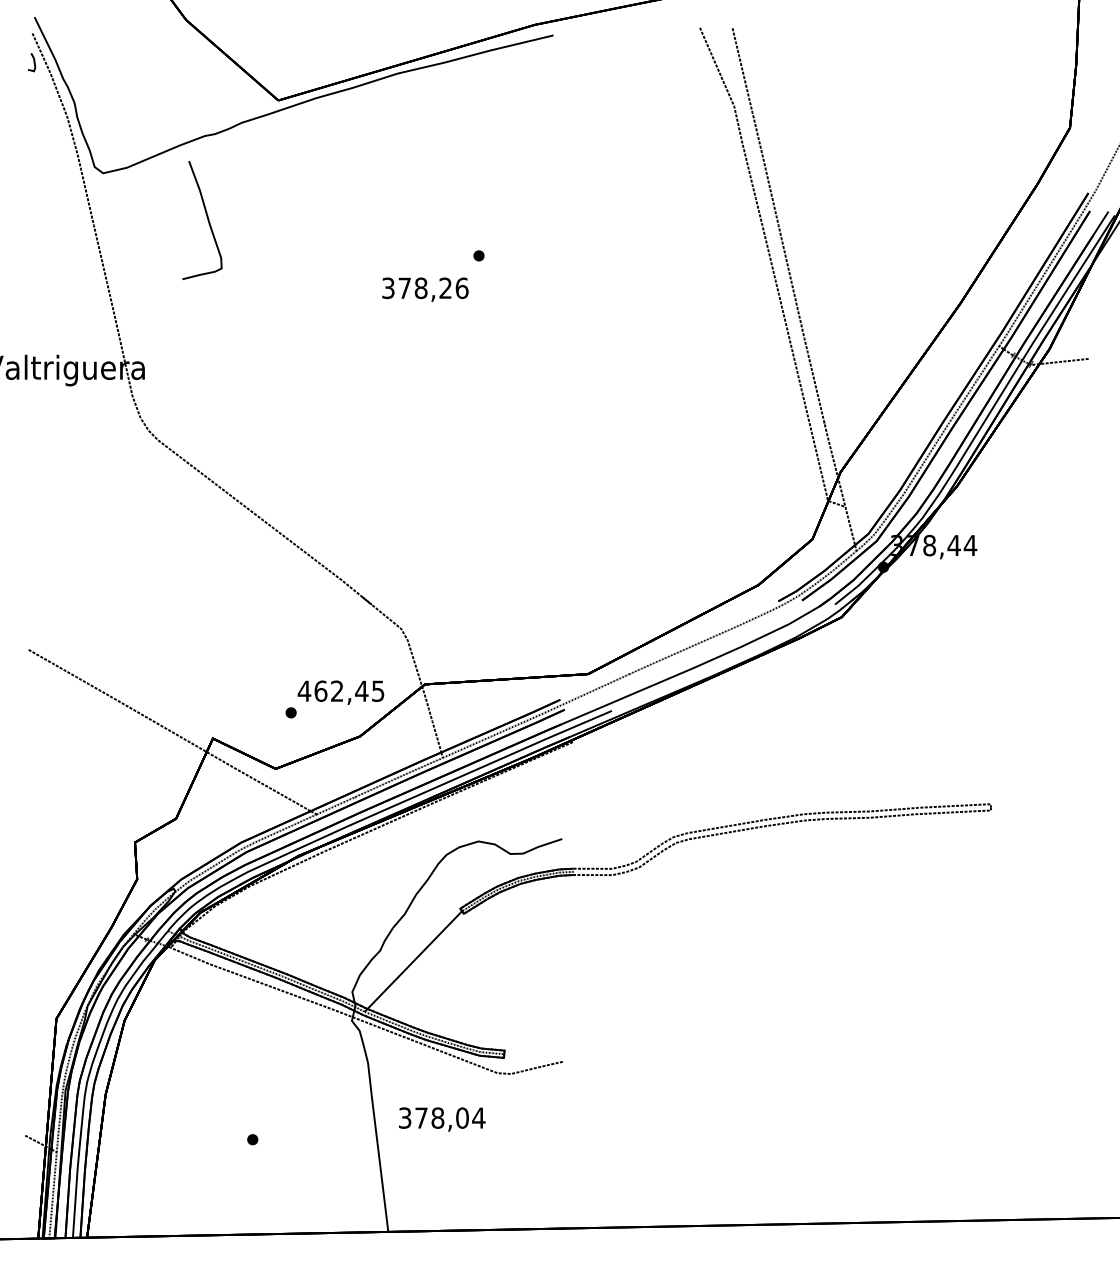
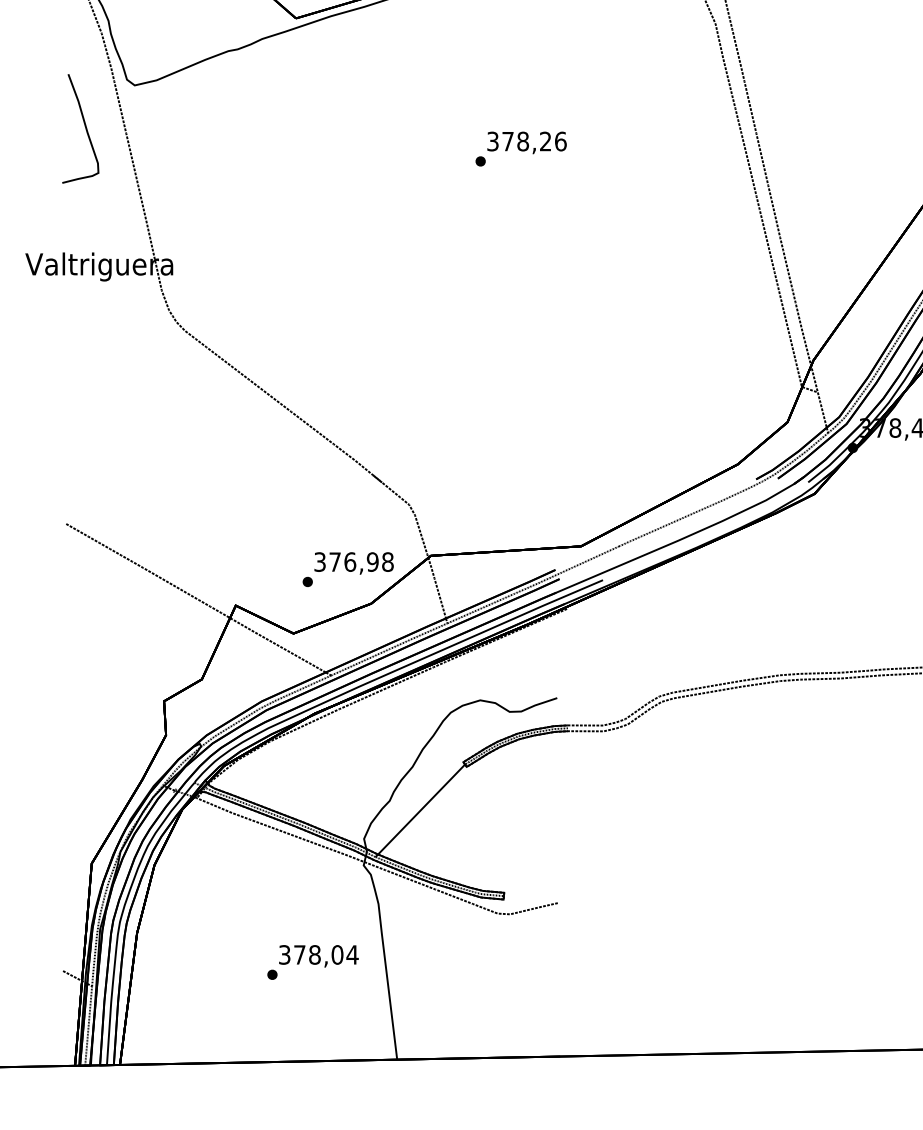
curve: (206, 217) -> (84, 126), moved
text: (425, 289) -> (527, 142), moved
text: (340, 690) -> (353, 561), 462,45 -> 376,98
text: (442, 1119) -> (319, 956), moved

